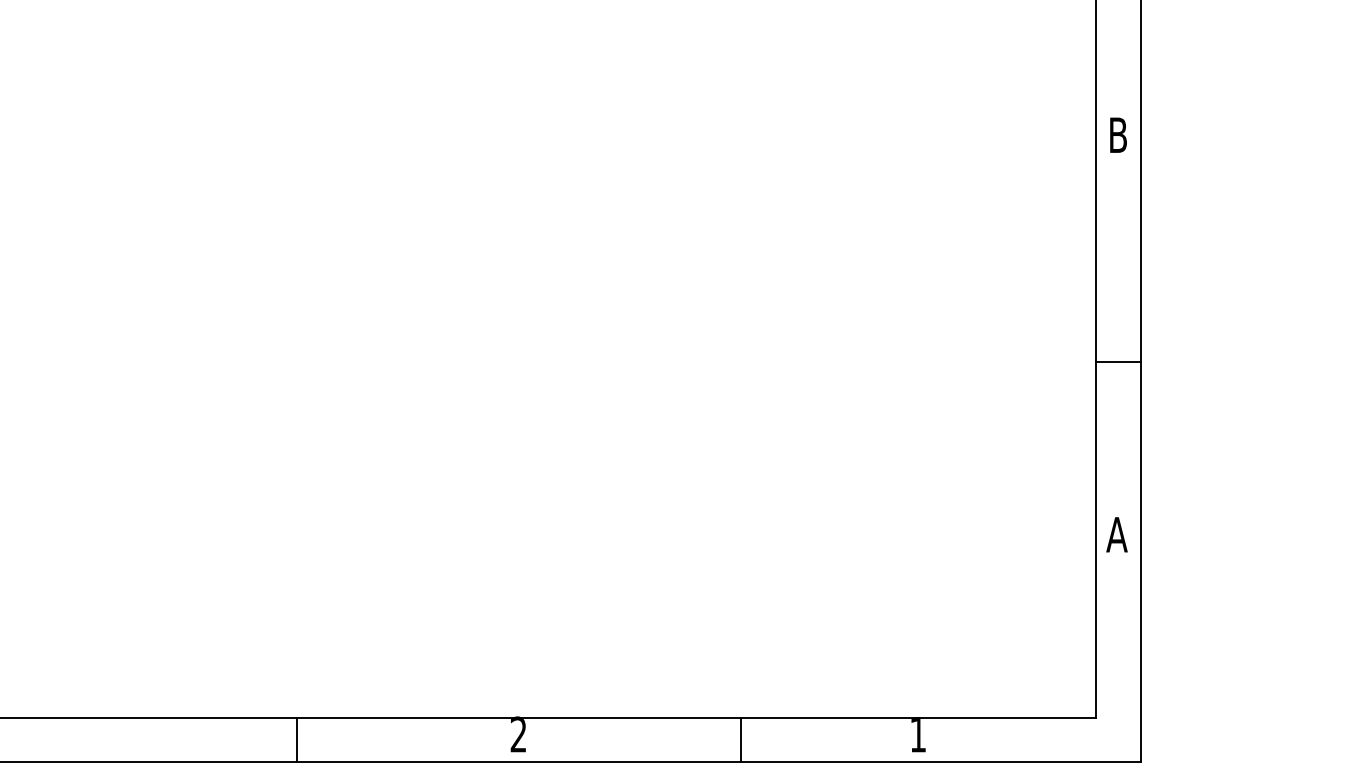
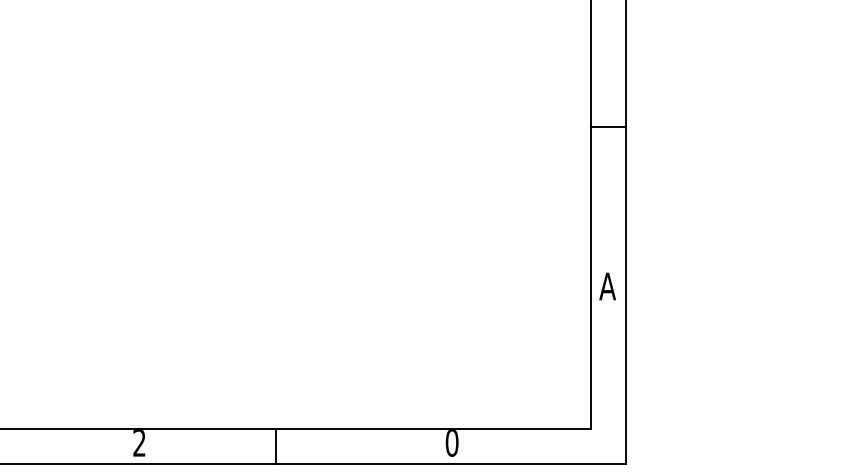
line: (1118, 362) -> (608, 126), moved
text: (918, 734) -> (452, 442), 1 -> 0
line: (741, 739) -> (276, 446), moved

